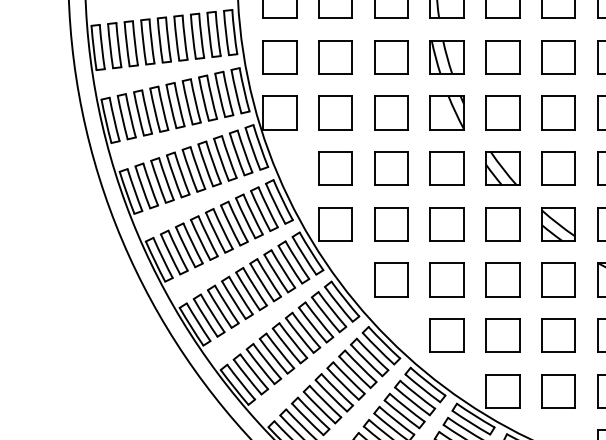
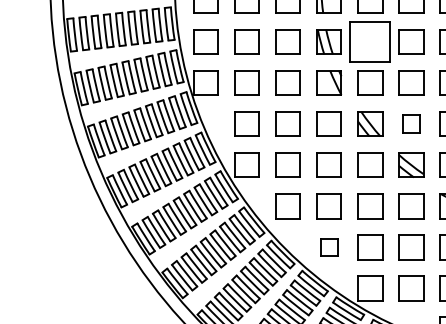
part: (503, 56) -> (370, 41), size x1.6
part: (558, 167) -> (411, 123), size x0.7
part: (446, 336) -> (328, 247), size x0.7

